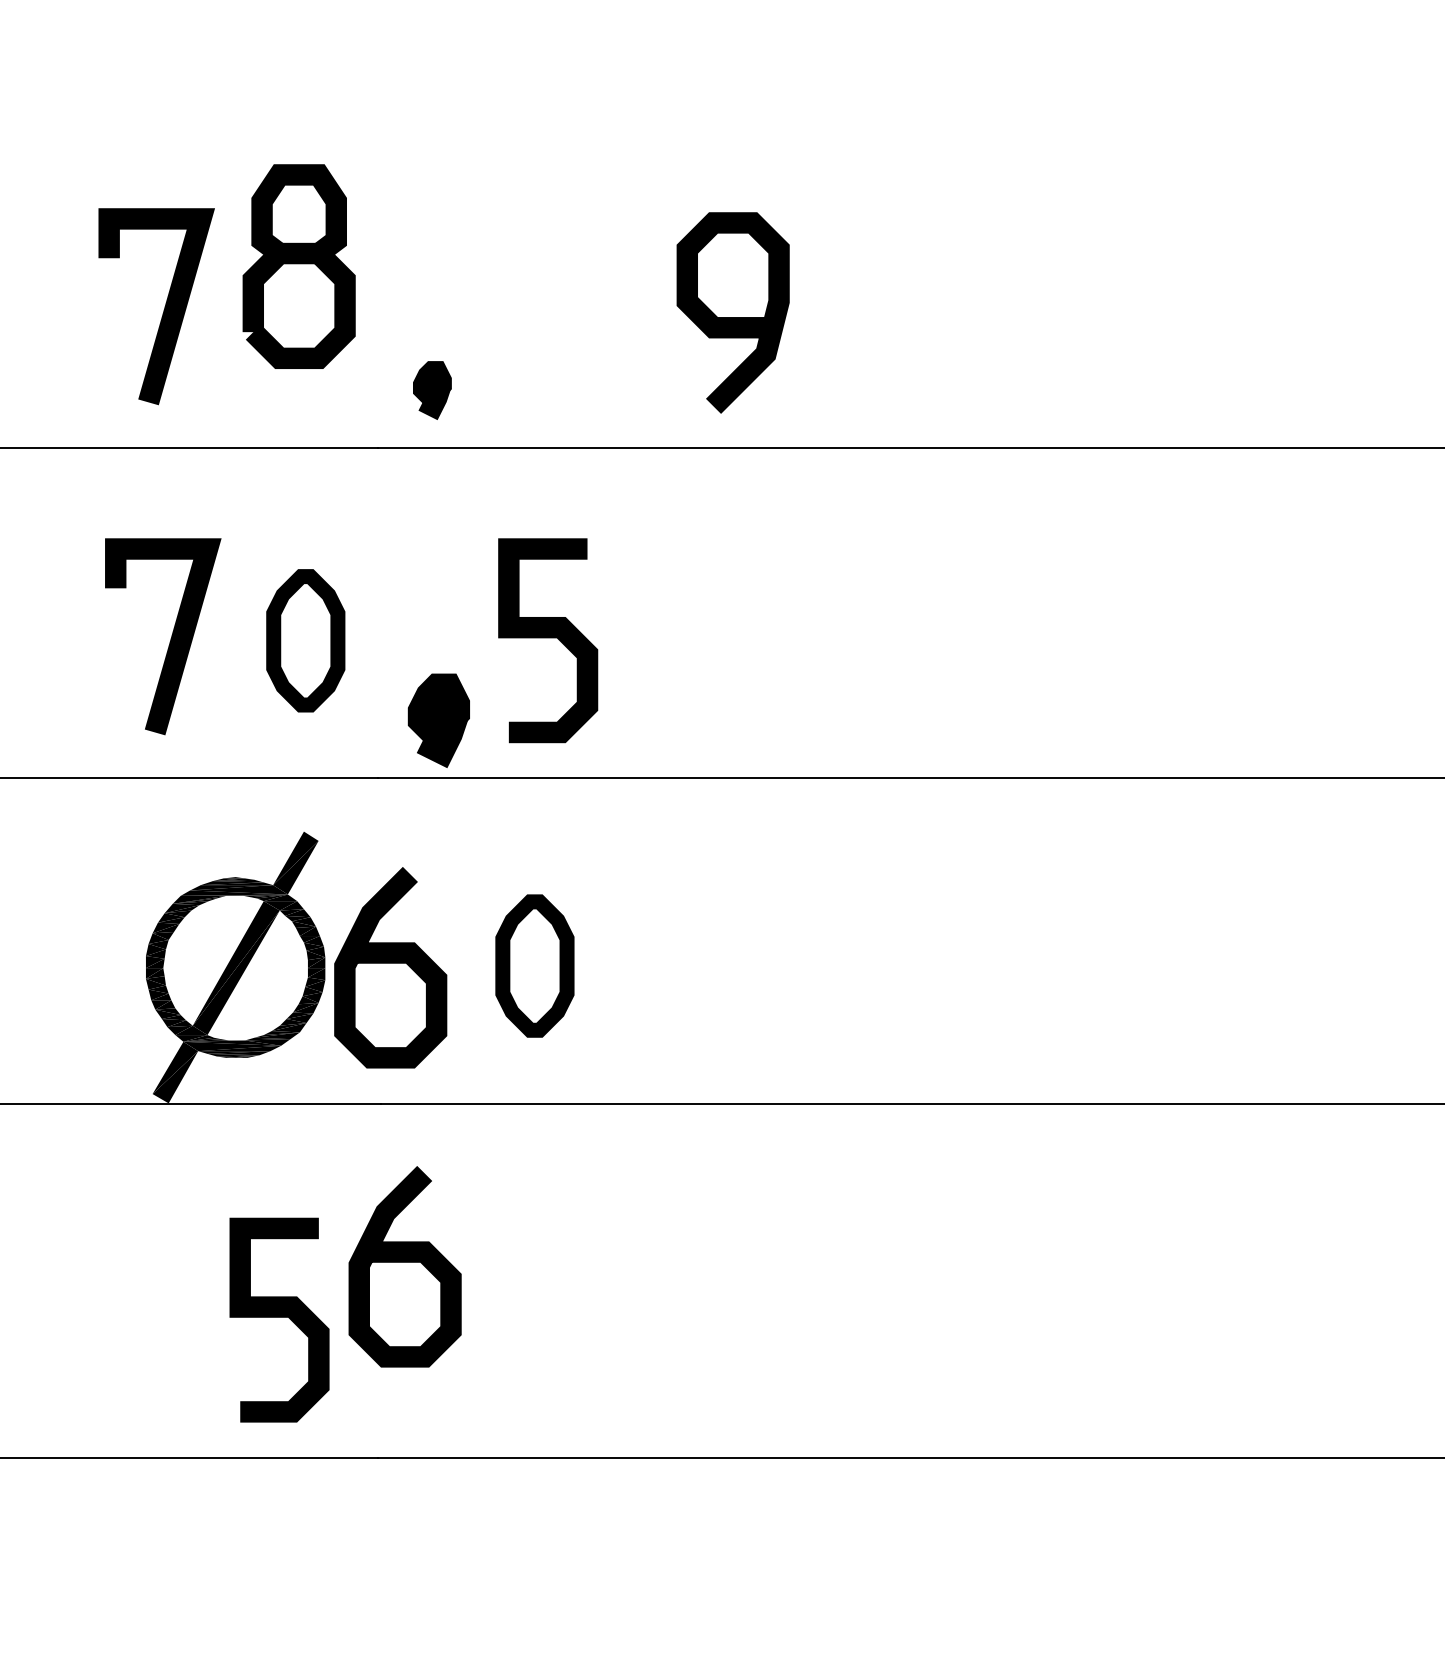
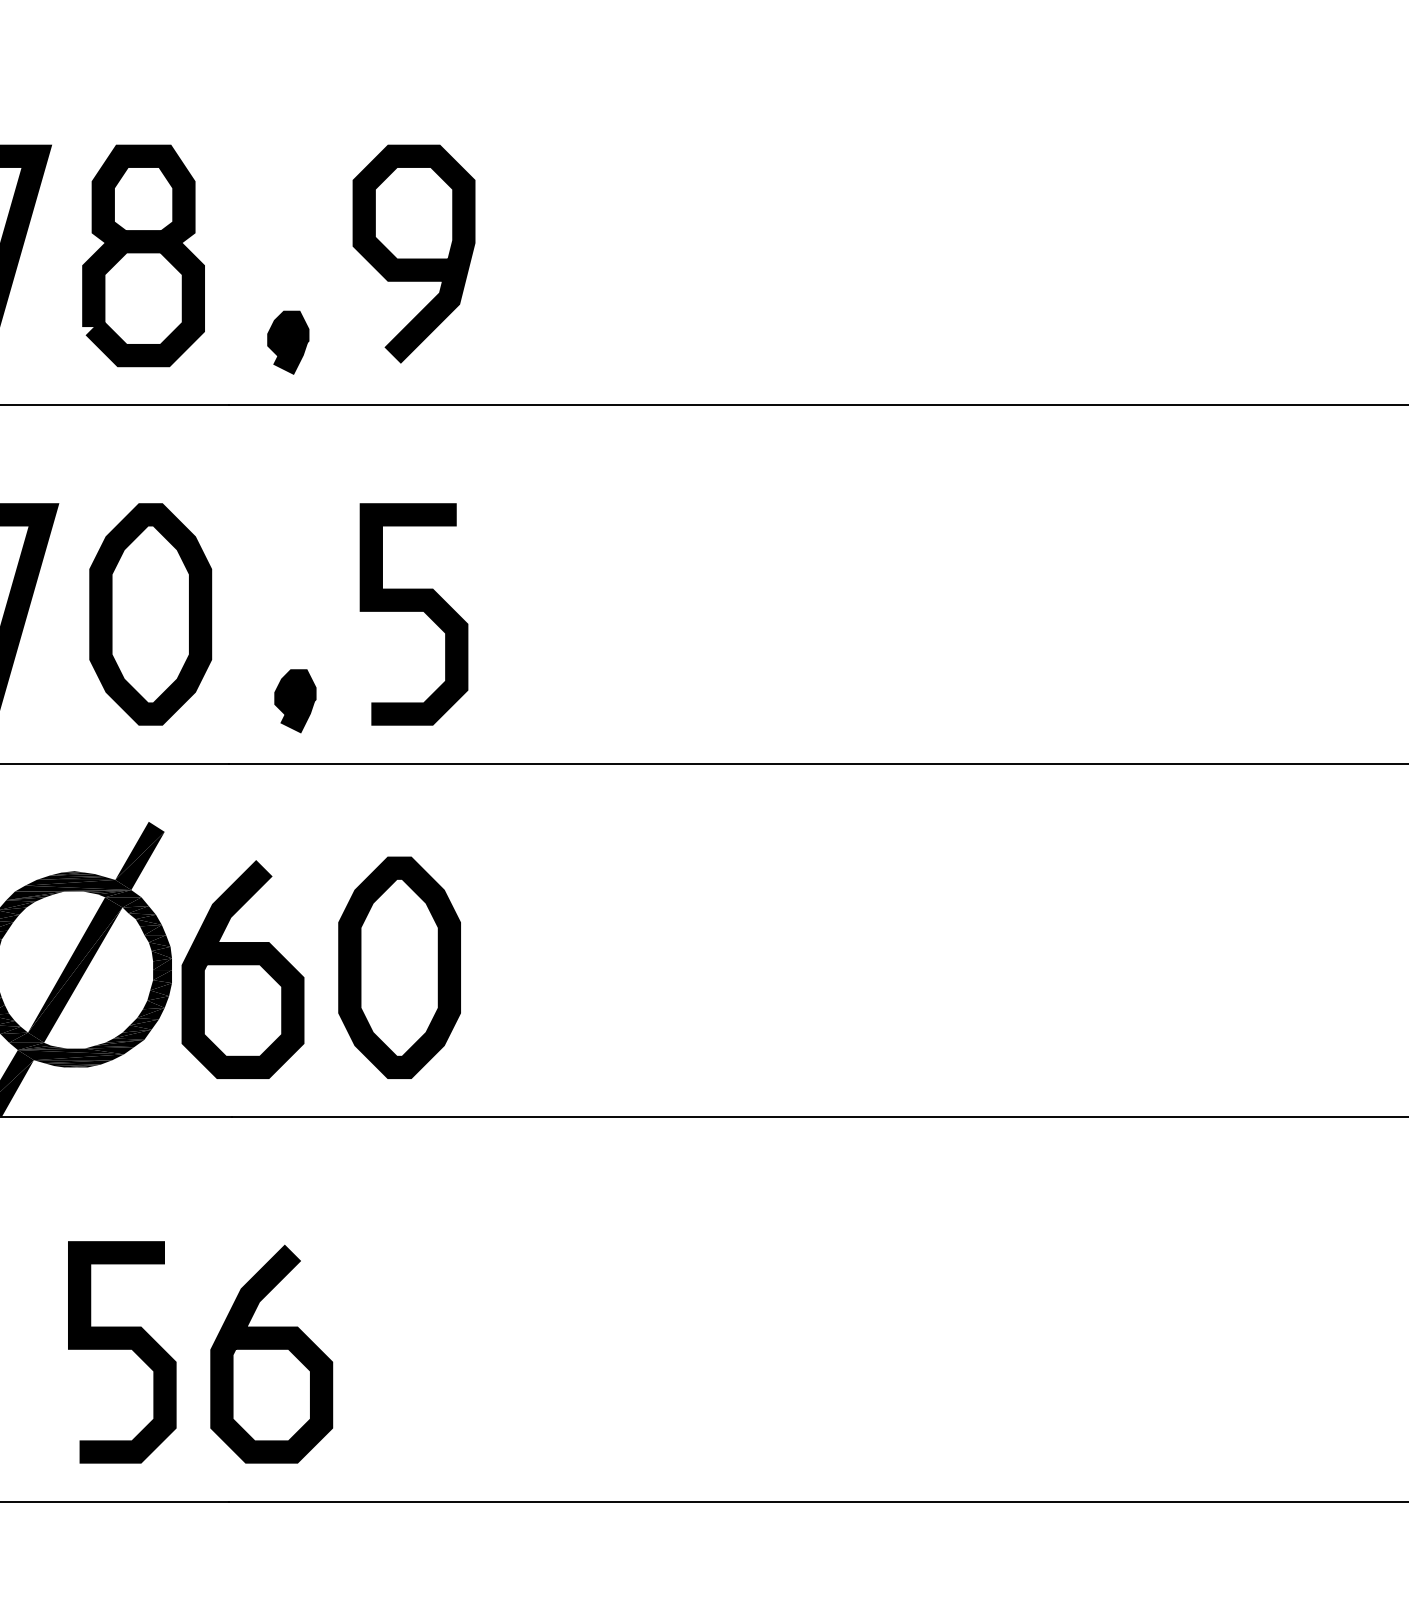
part: (298, 266) -> (142, 255), moved
curve: (732, 317) -> (413, 259), moved
part: (305, 640) -> (150, 614), size x1.43
part: (438, 720) -> (294, 701), size x0.62
part: (534, 965) -> (399, 967), size x1.43
curve: (404, 1262) -> (271, 1349), moved

